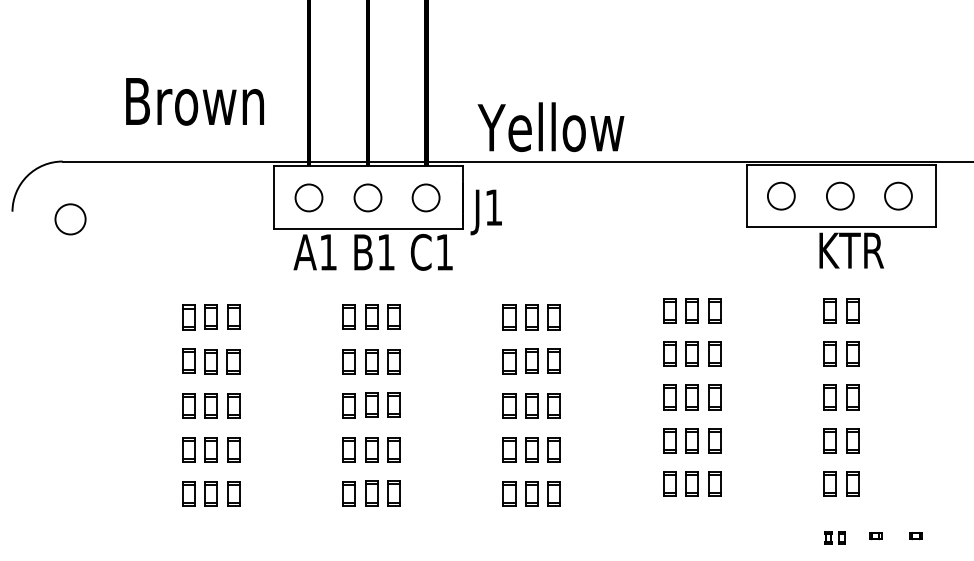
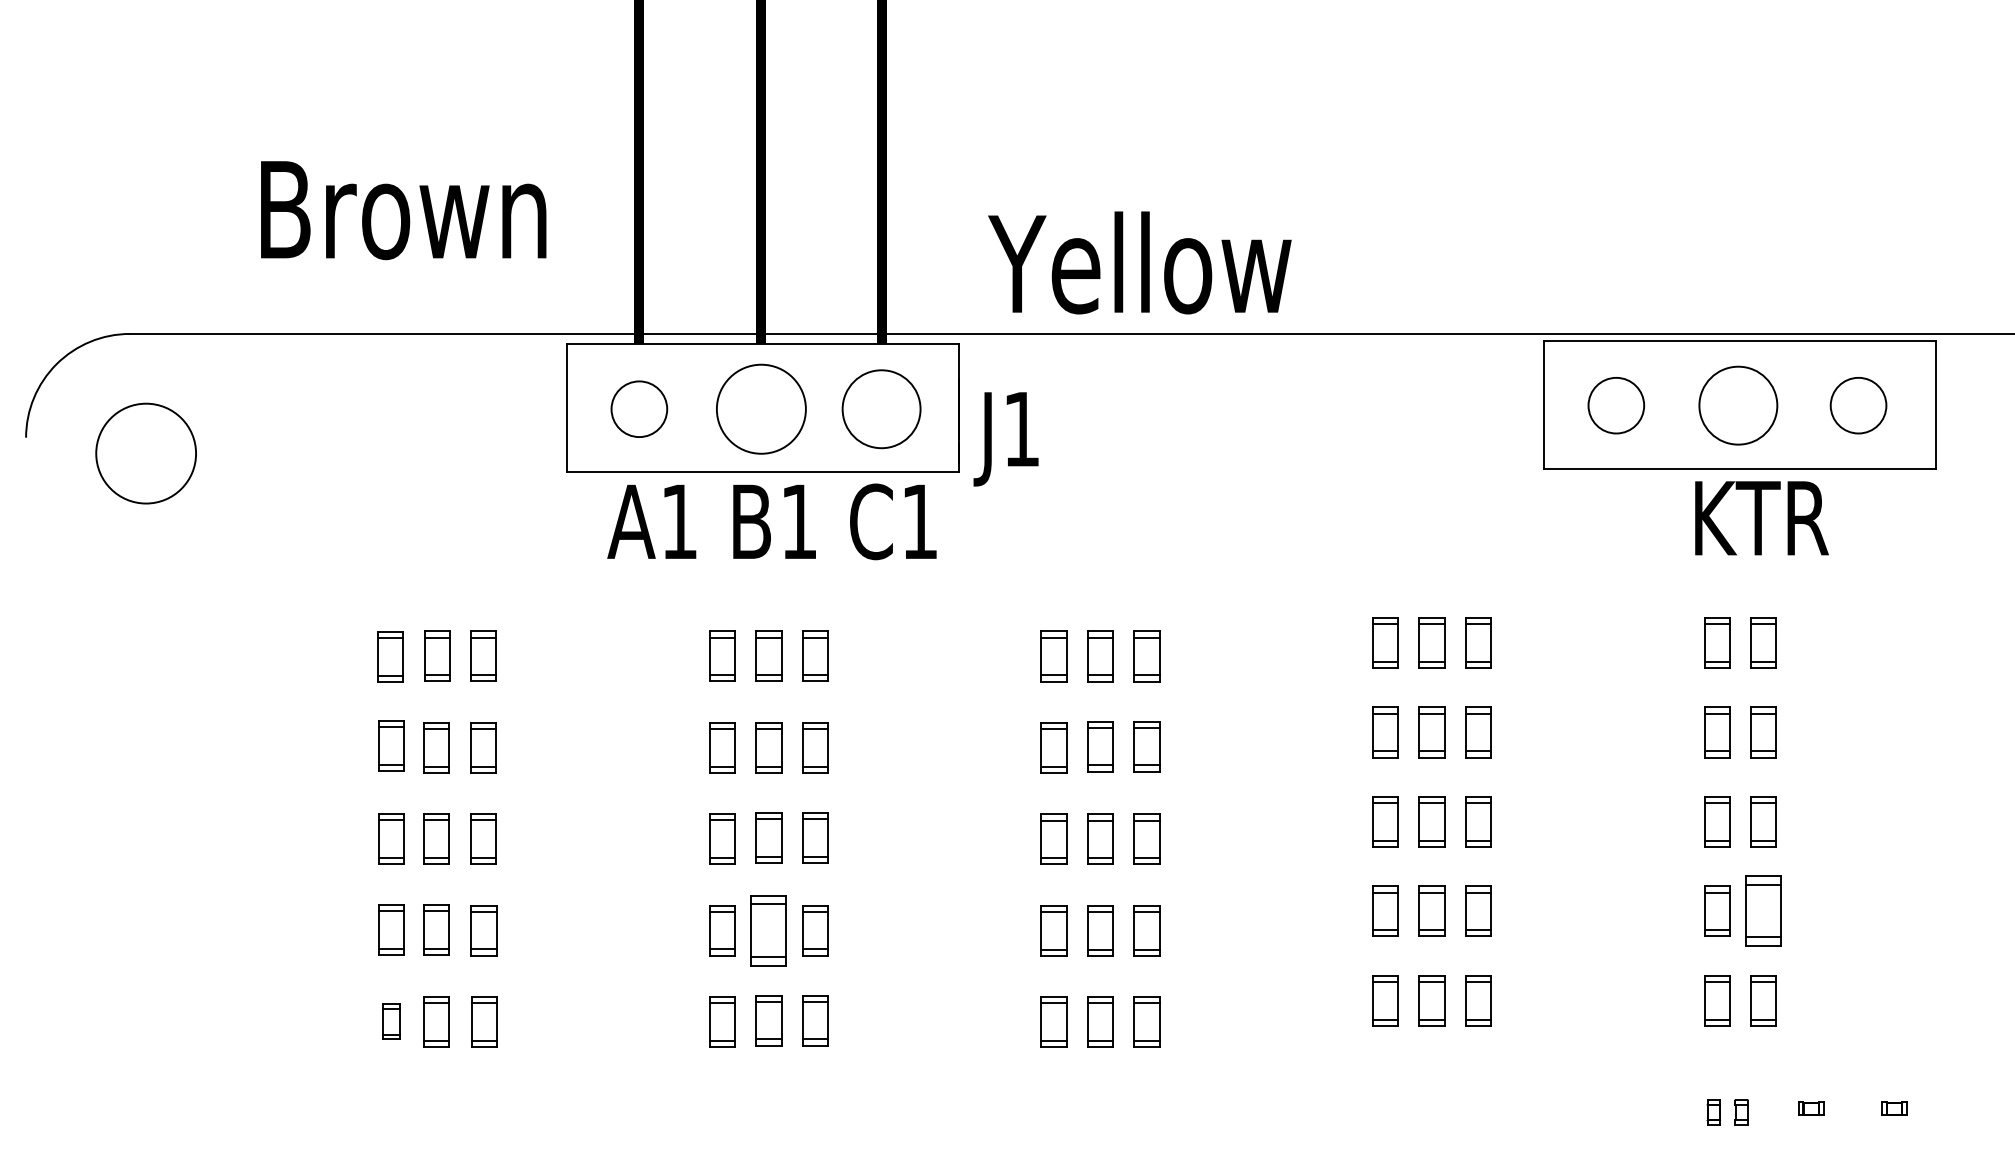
circle: (839, 195) -> (1736, 404), size x1.4
circle: (367, 197) -> (760, 408), size x1.6
circle: (425, 197) -> (880, 408), size x1.4
circle: (70, 219) -> (146, 453), size x1.6
part: (852, 440) -> (1763, 910), size x1.4
part: (371, 449) -> (768, 929), size x1.4
part: (188, 493) -> (390, 1020), size x0.7

